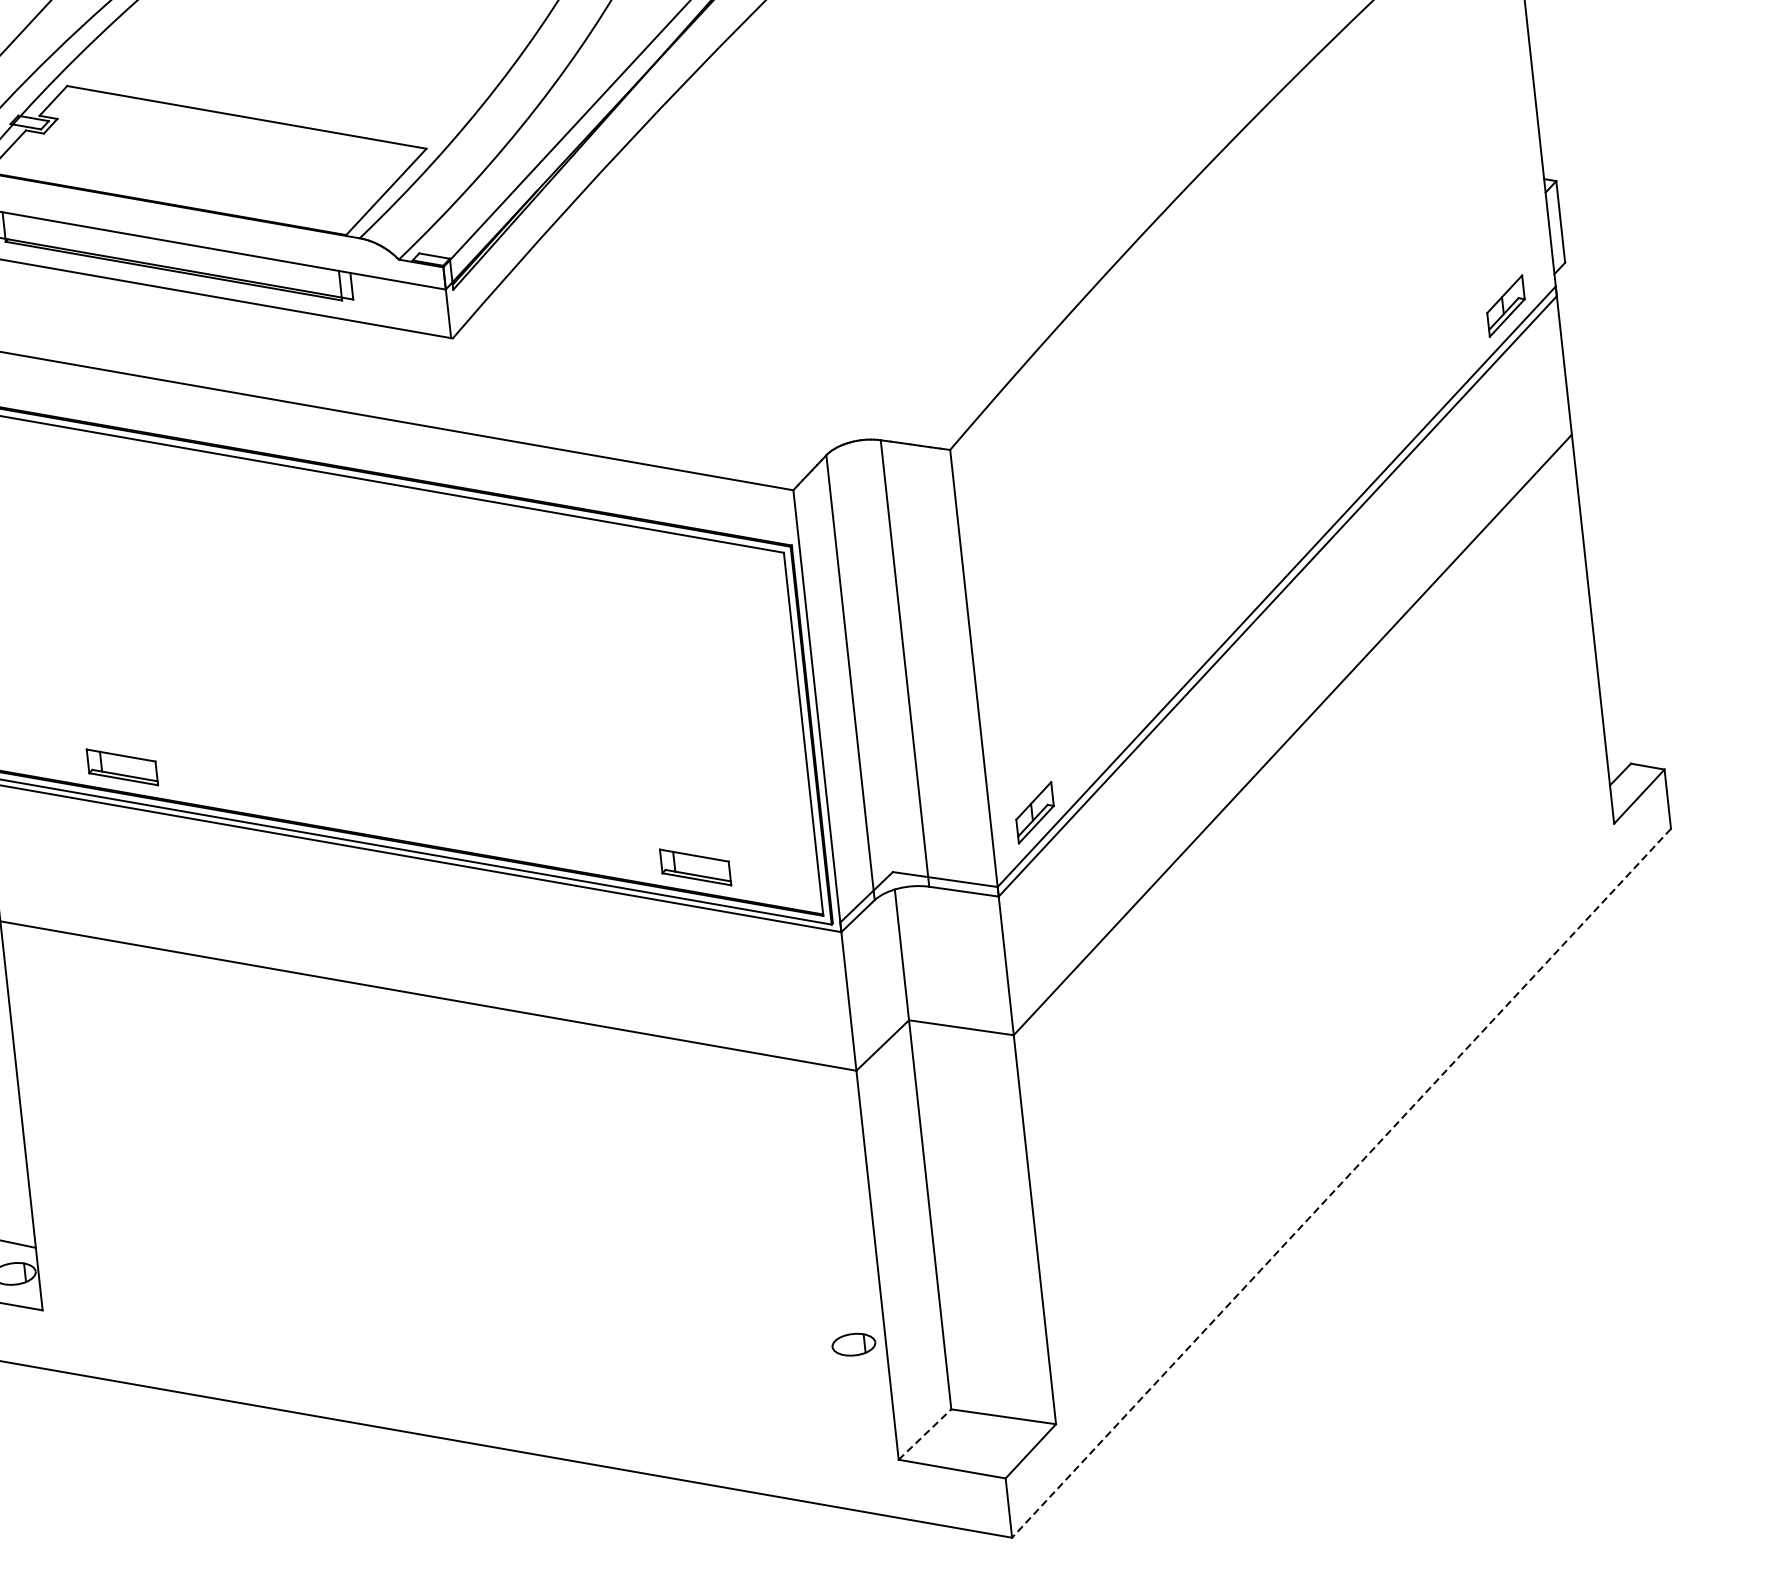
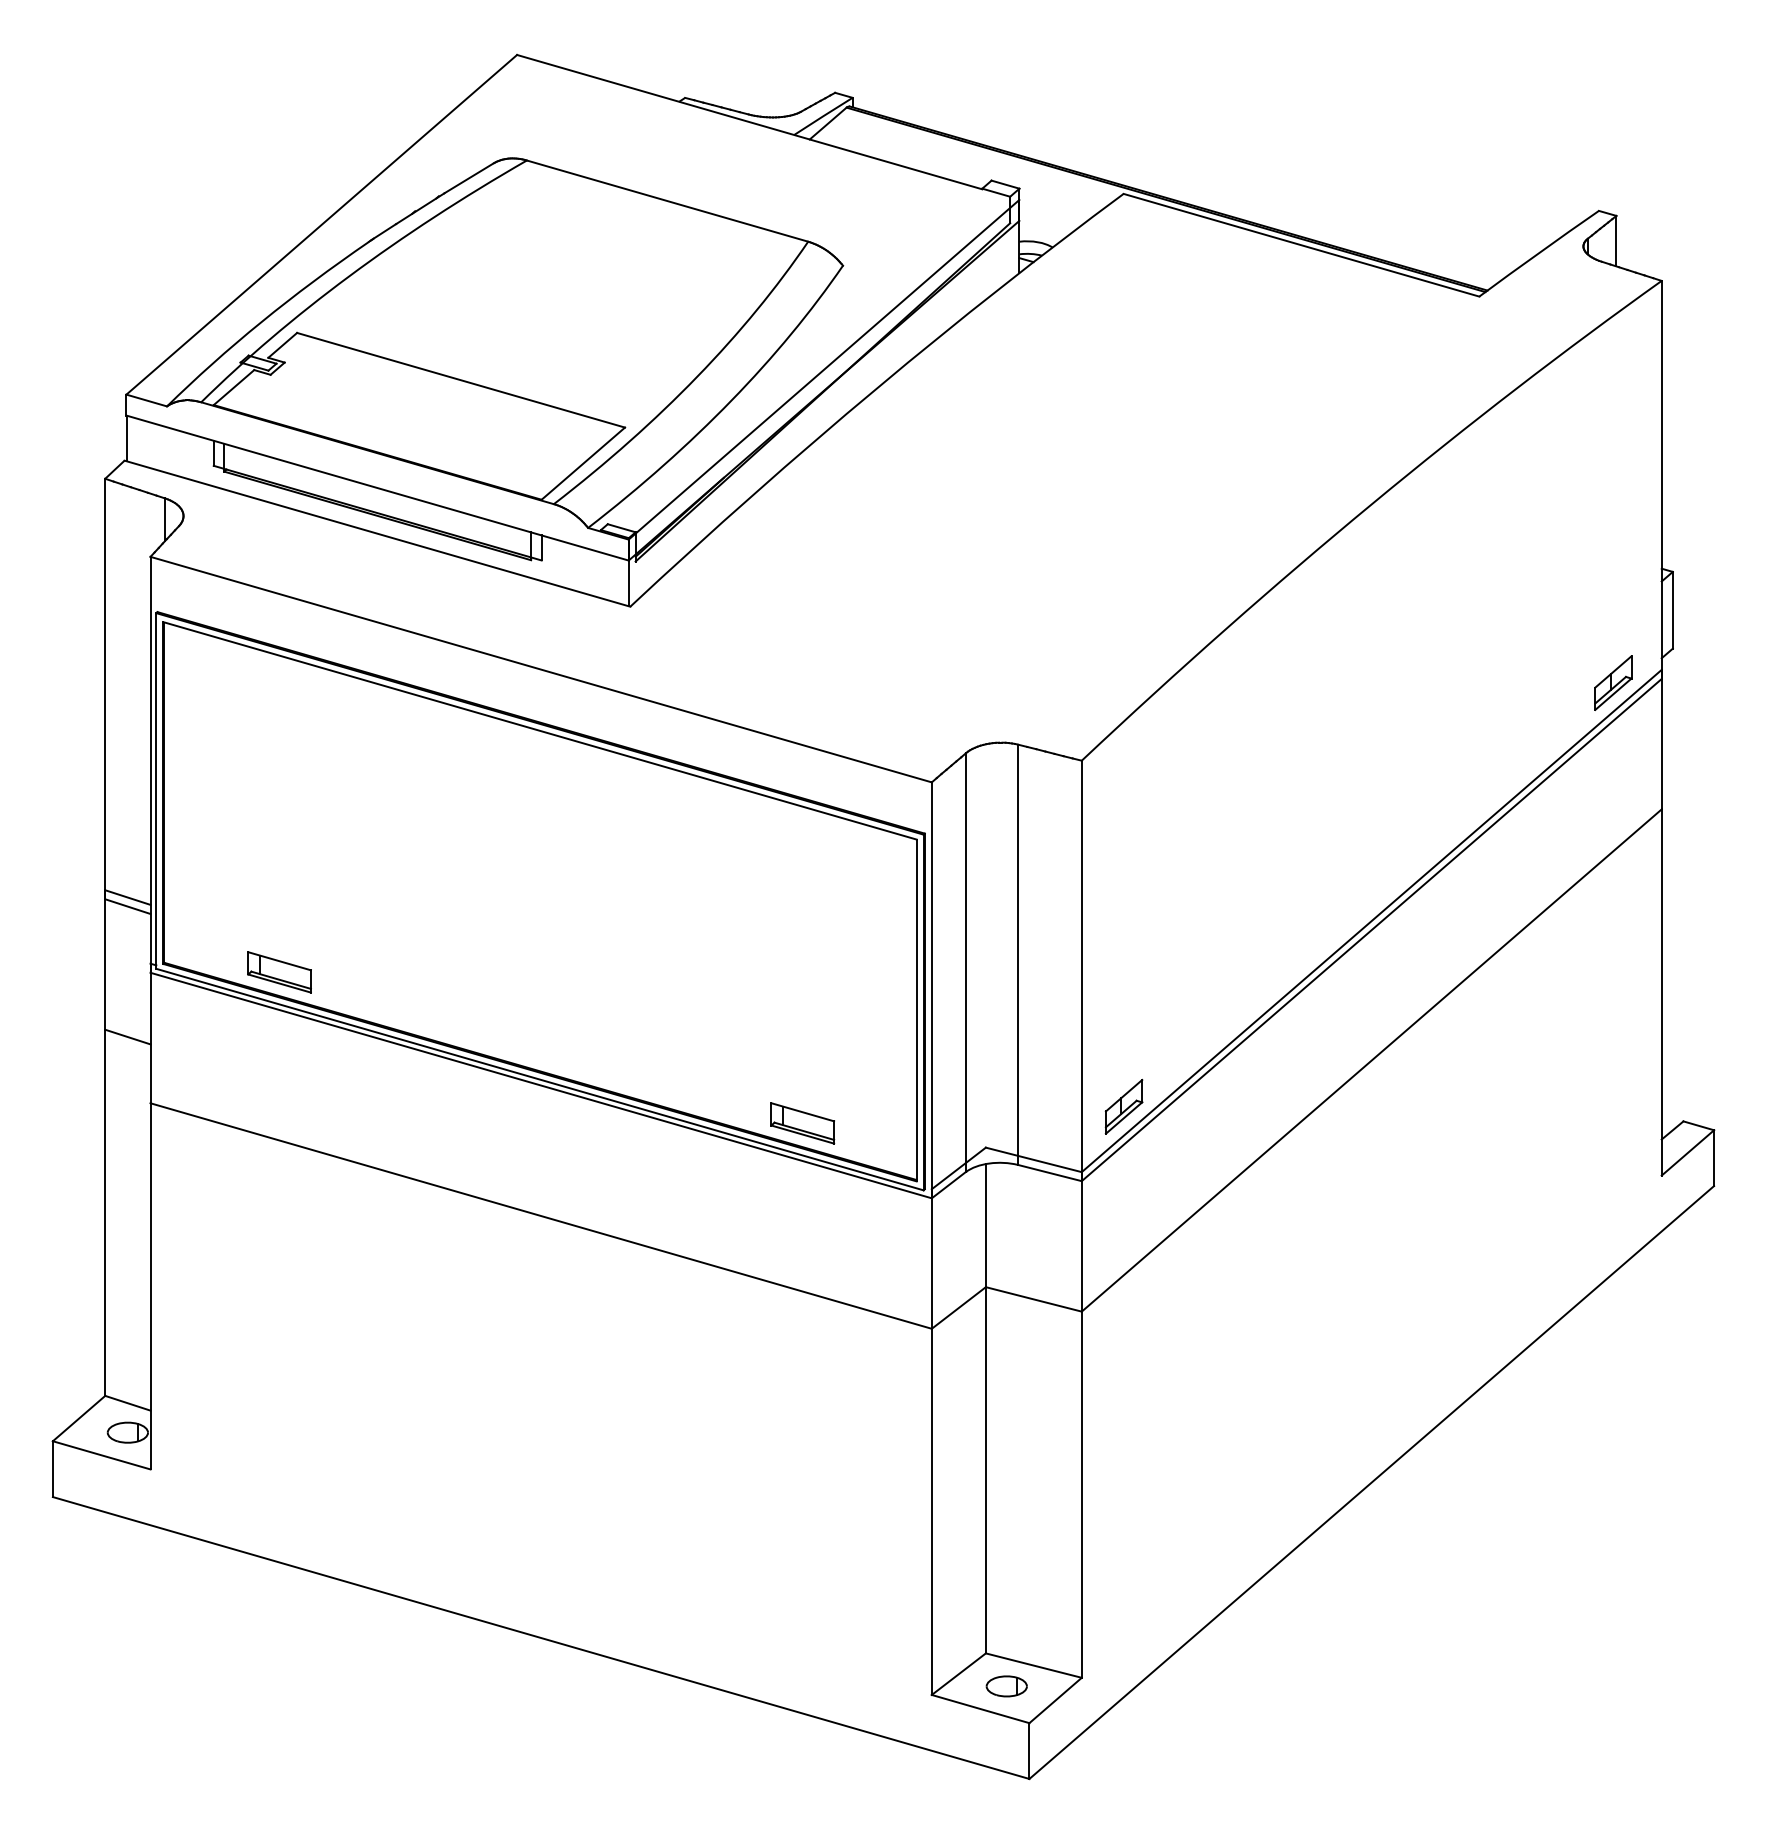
line: (1341, 1183) -> (1371, 1482), dashed -> solid
part: (853, 1344) -> (1006, 1686), moved
line: (925, 1433) -> (959, 1673), dashed -> solid

